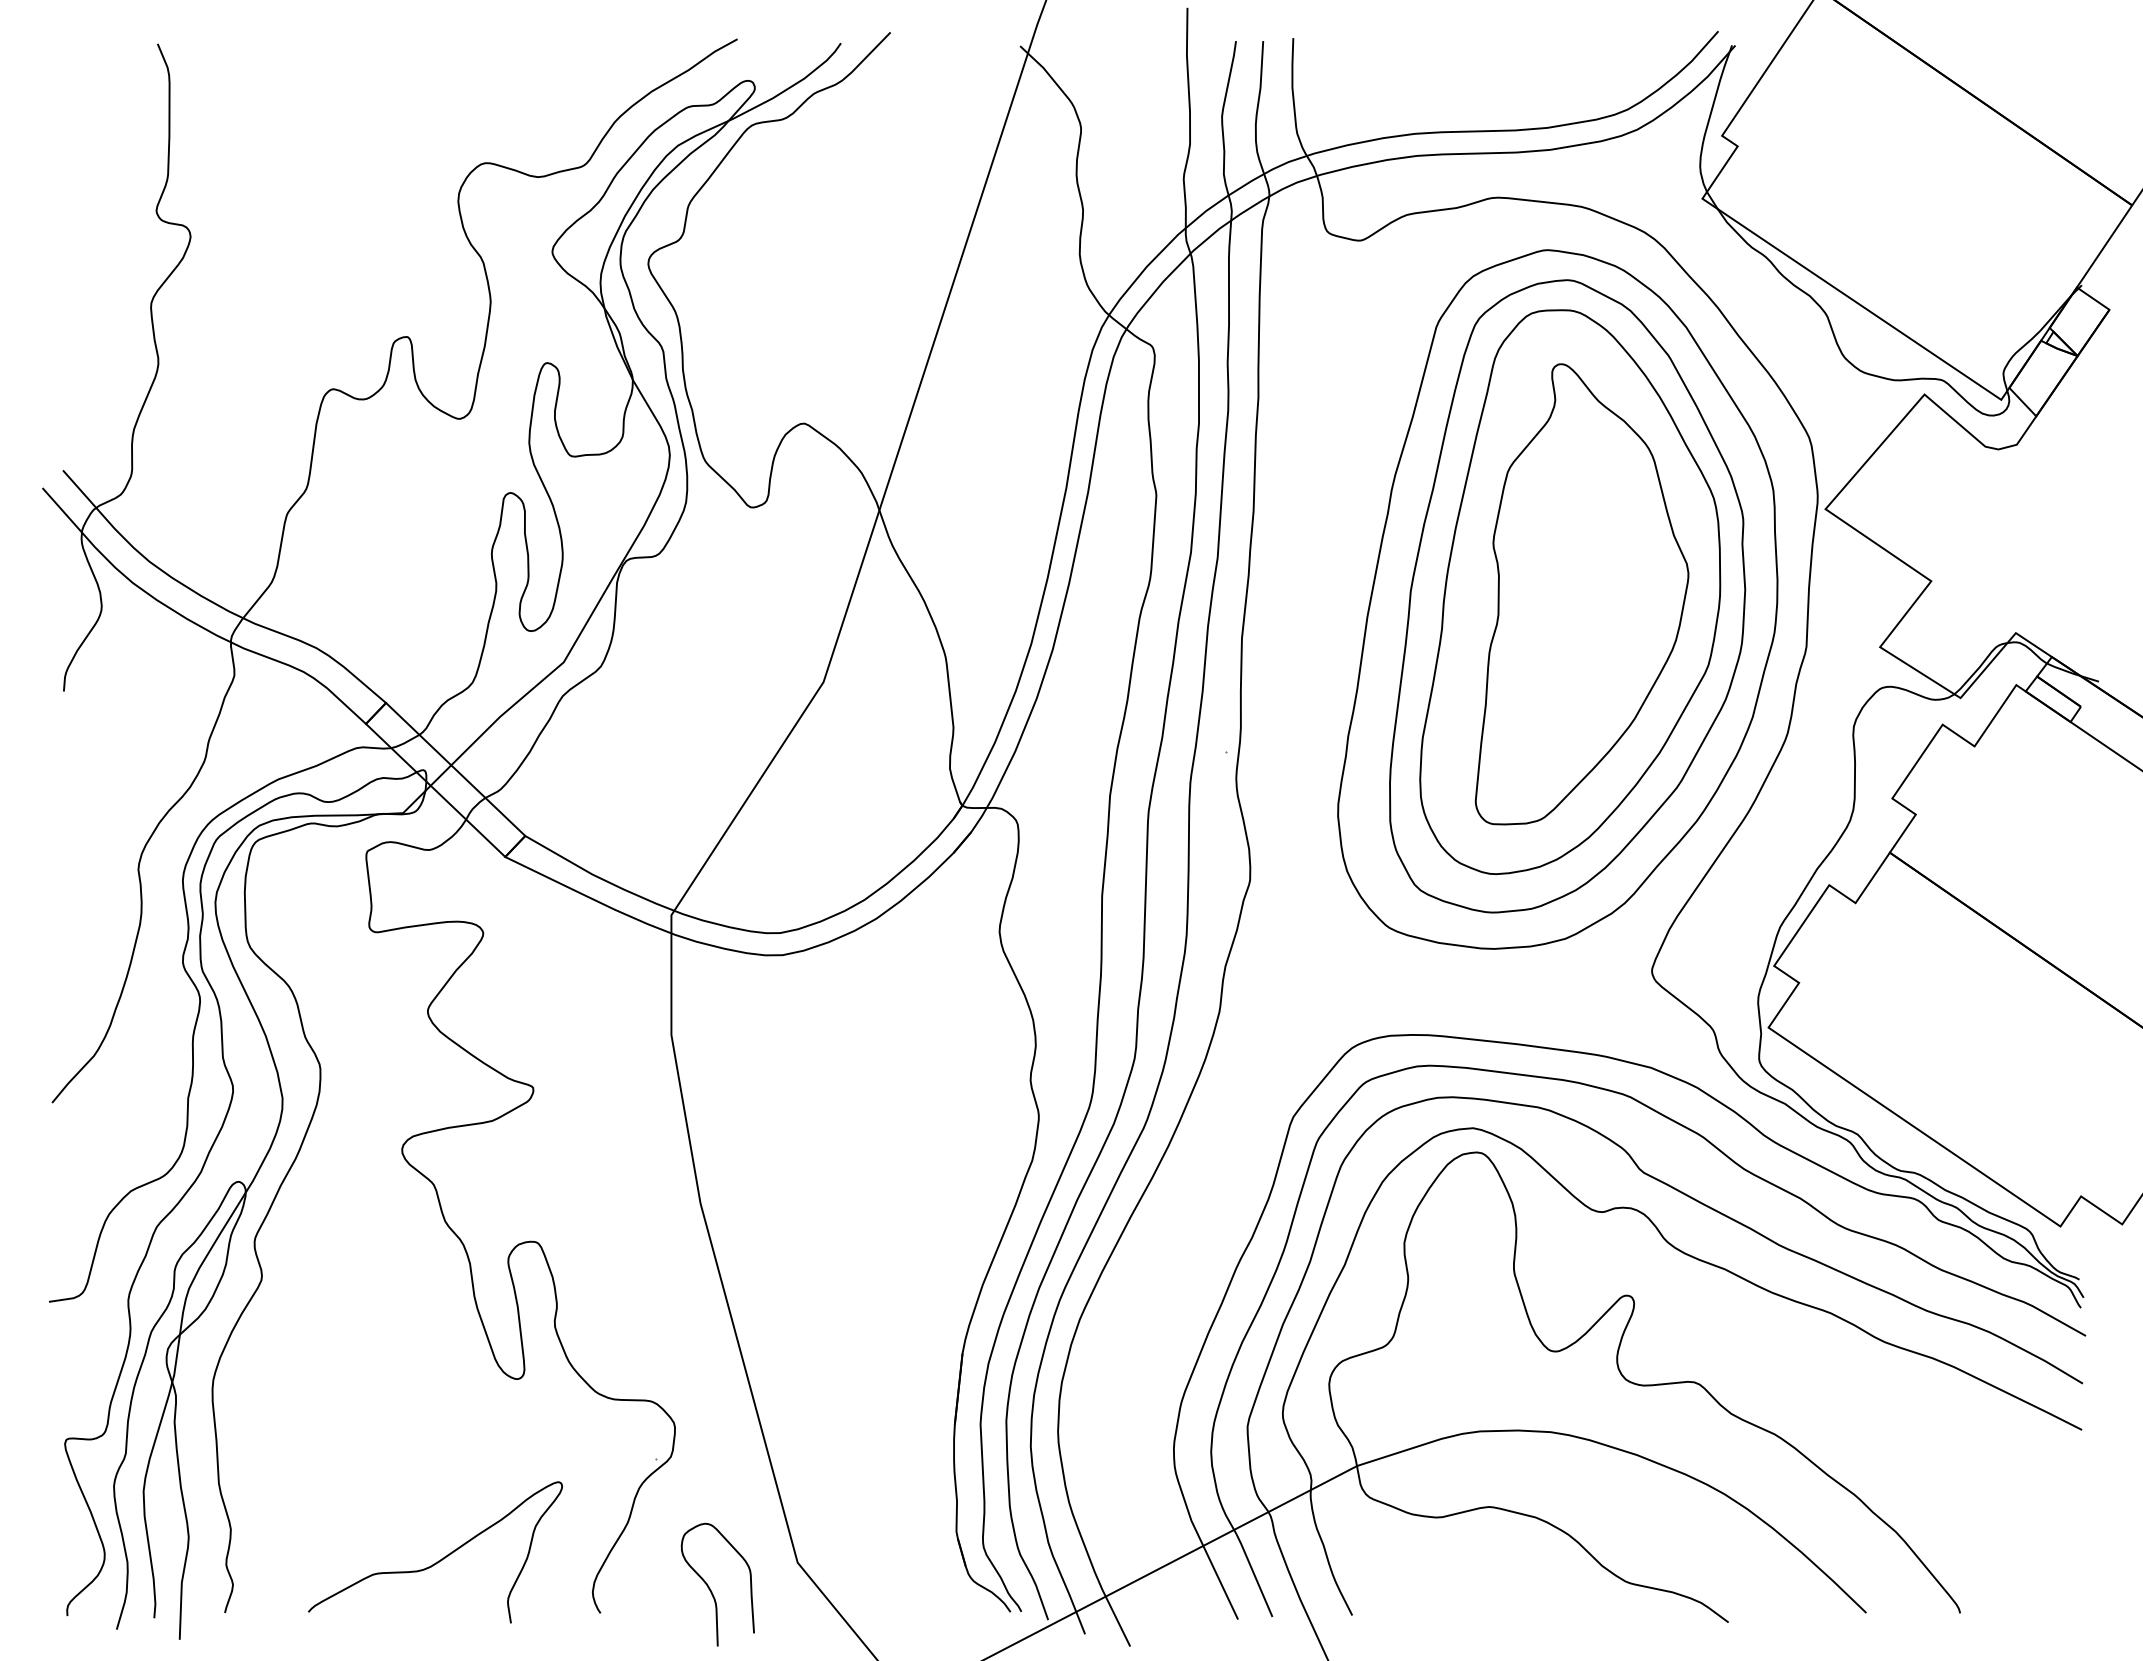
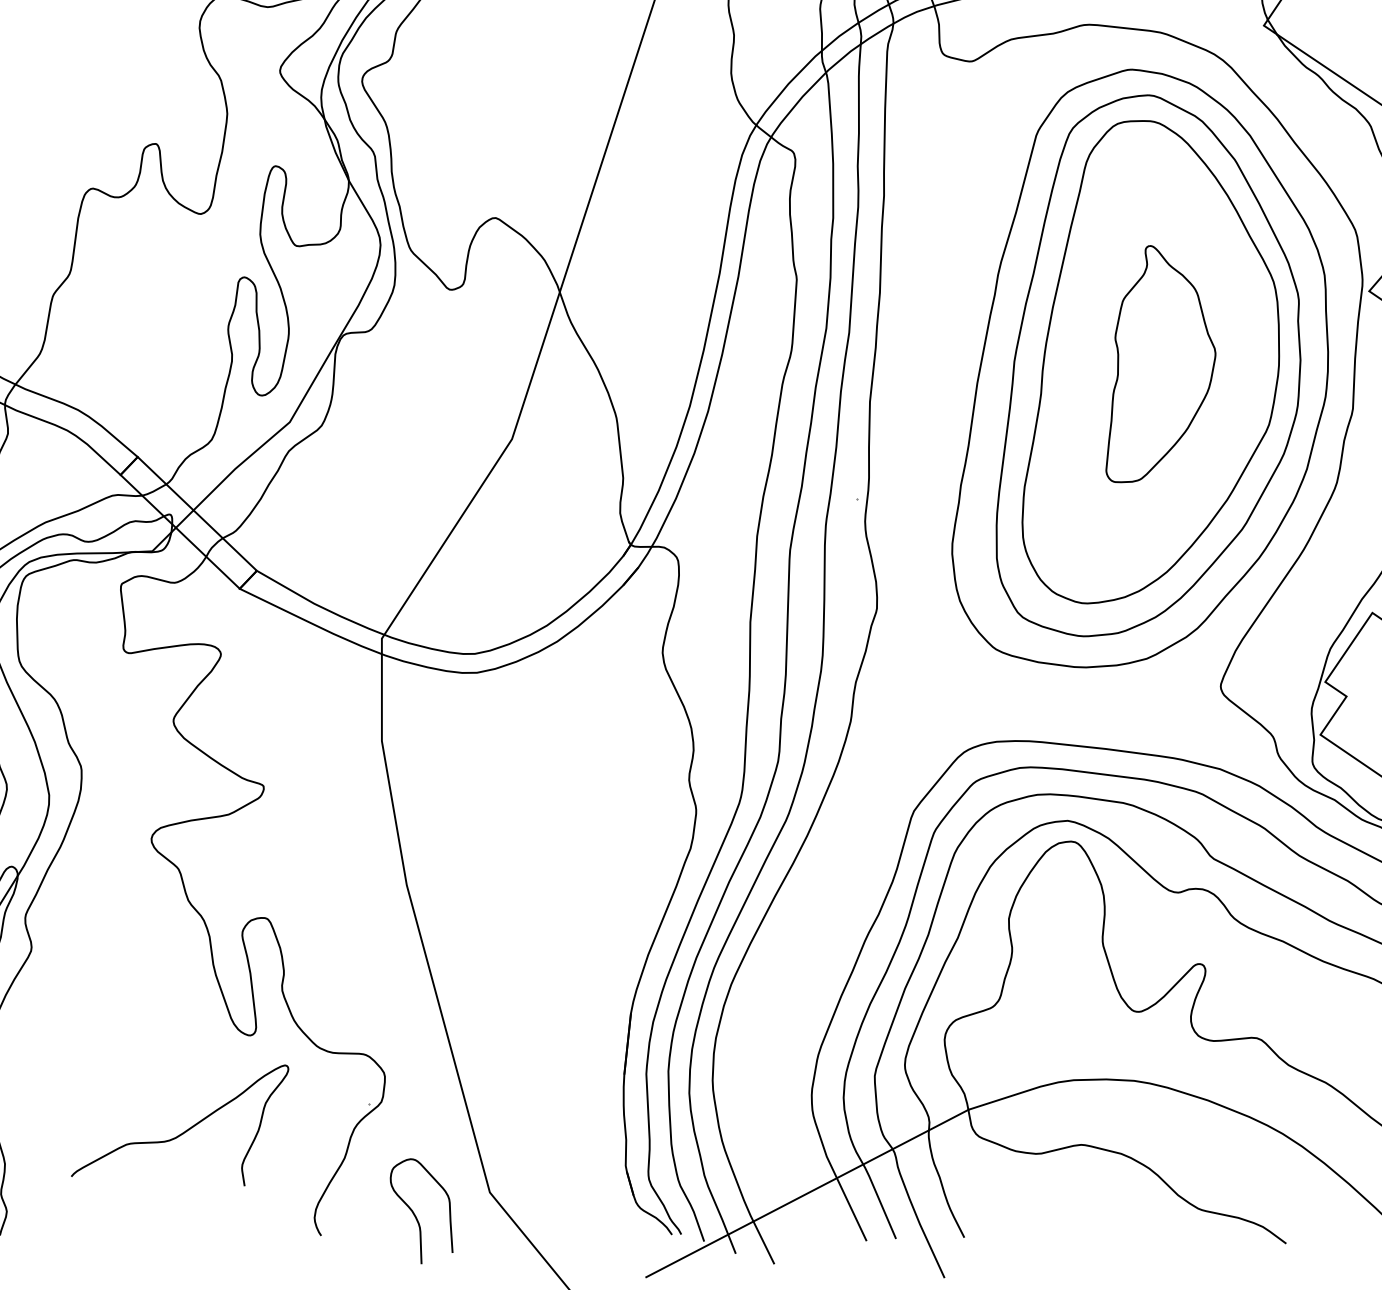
part: (1581, 594) -> (1160, 364), size x0.6
curve: (441, 1558) -> (185, 1130), moved

